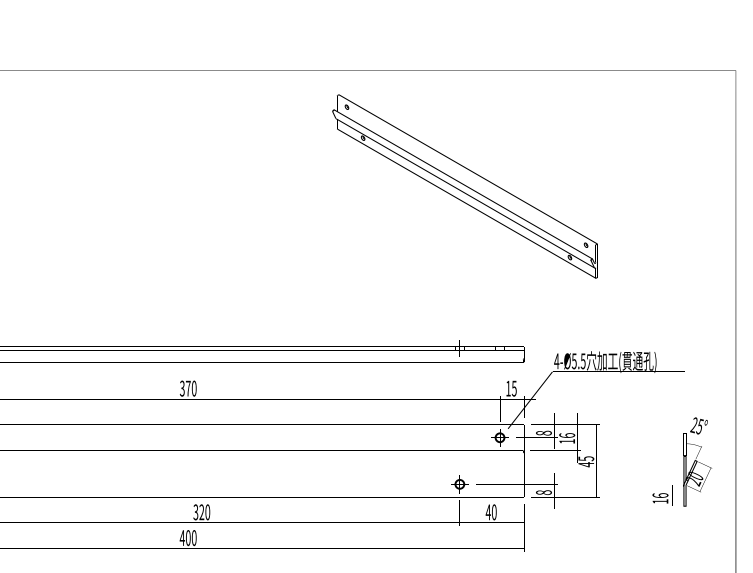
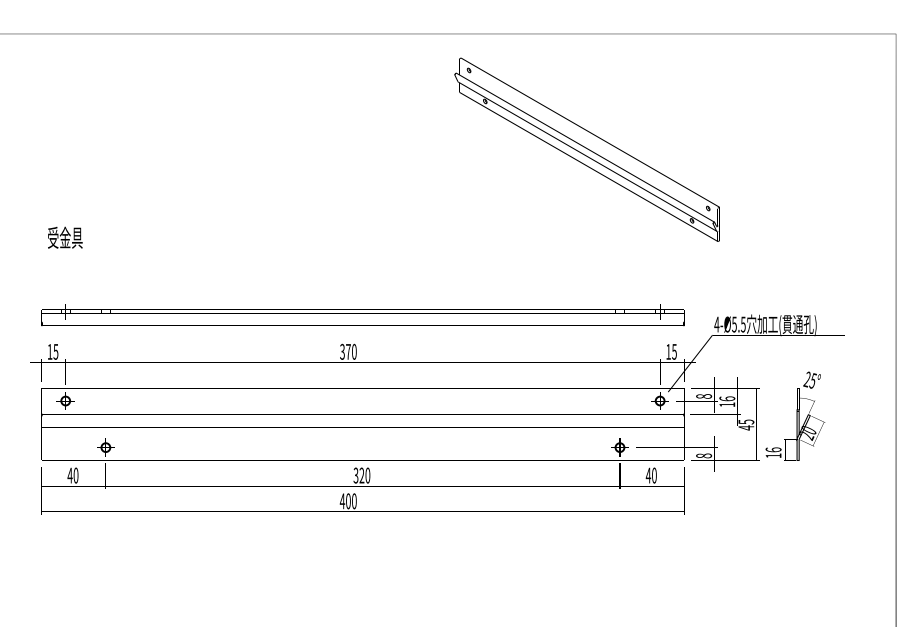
part: (464, 186) -> (586, 149), moved
text: (682, 461) -> (795, 415), moved

